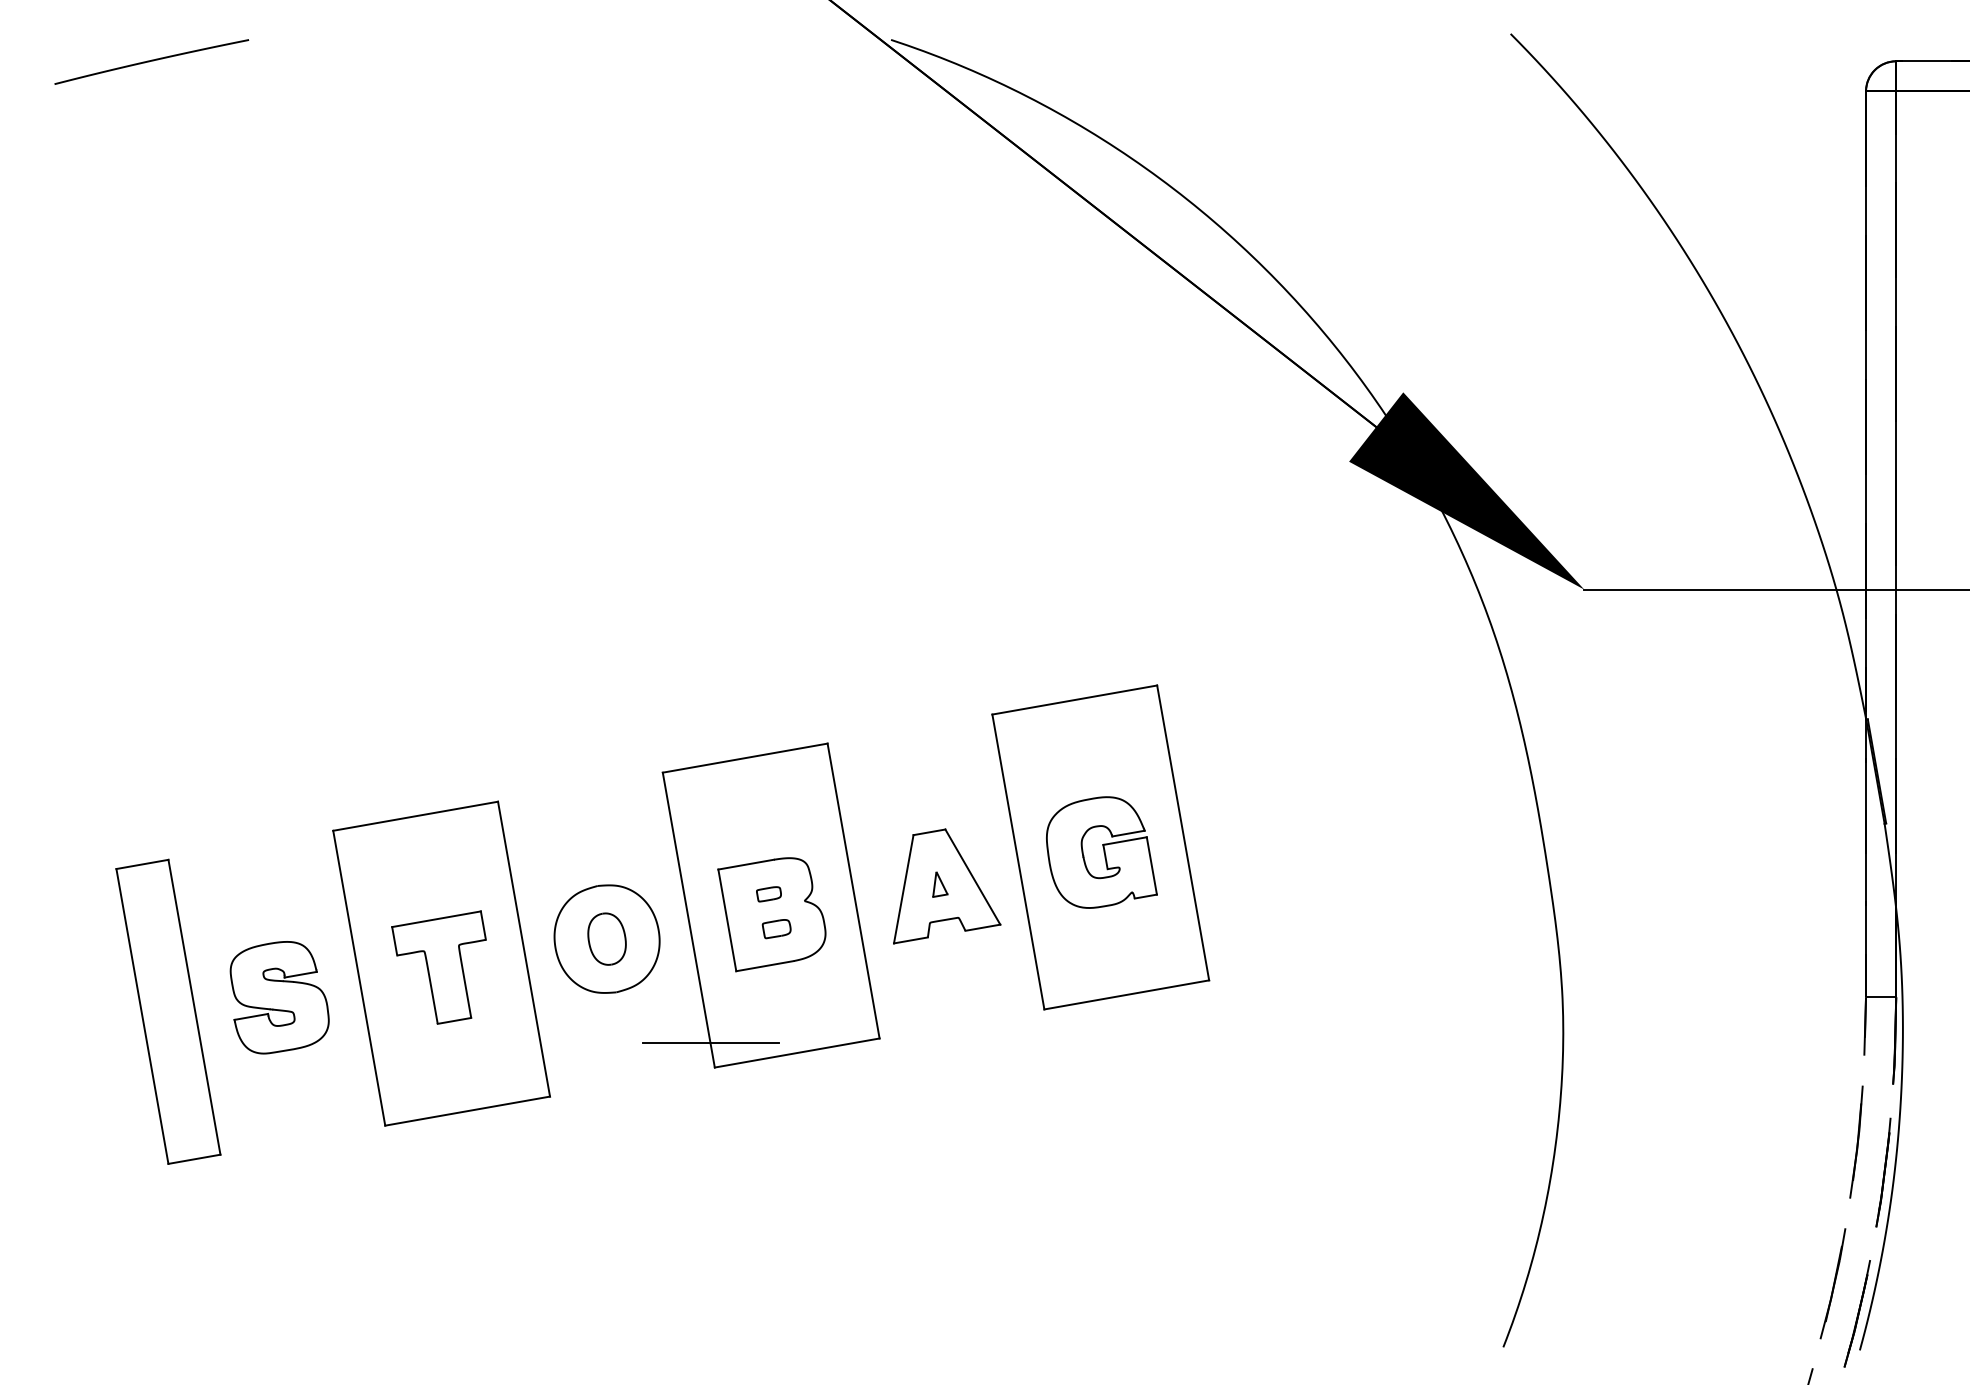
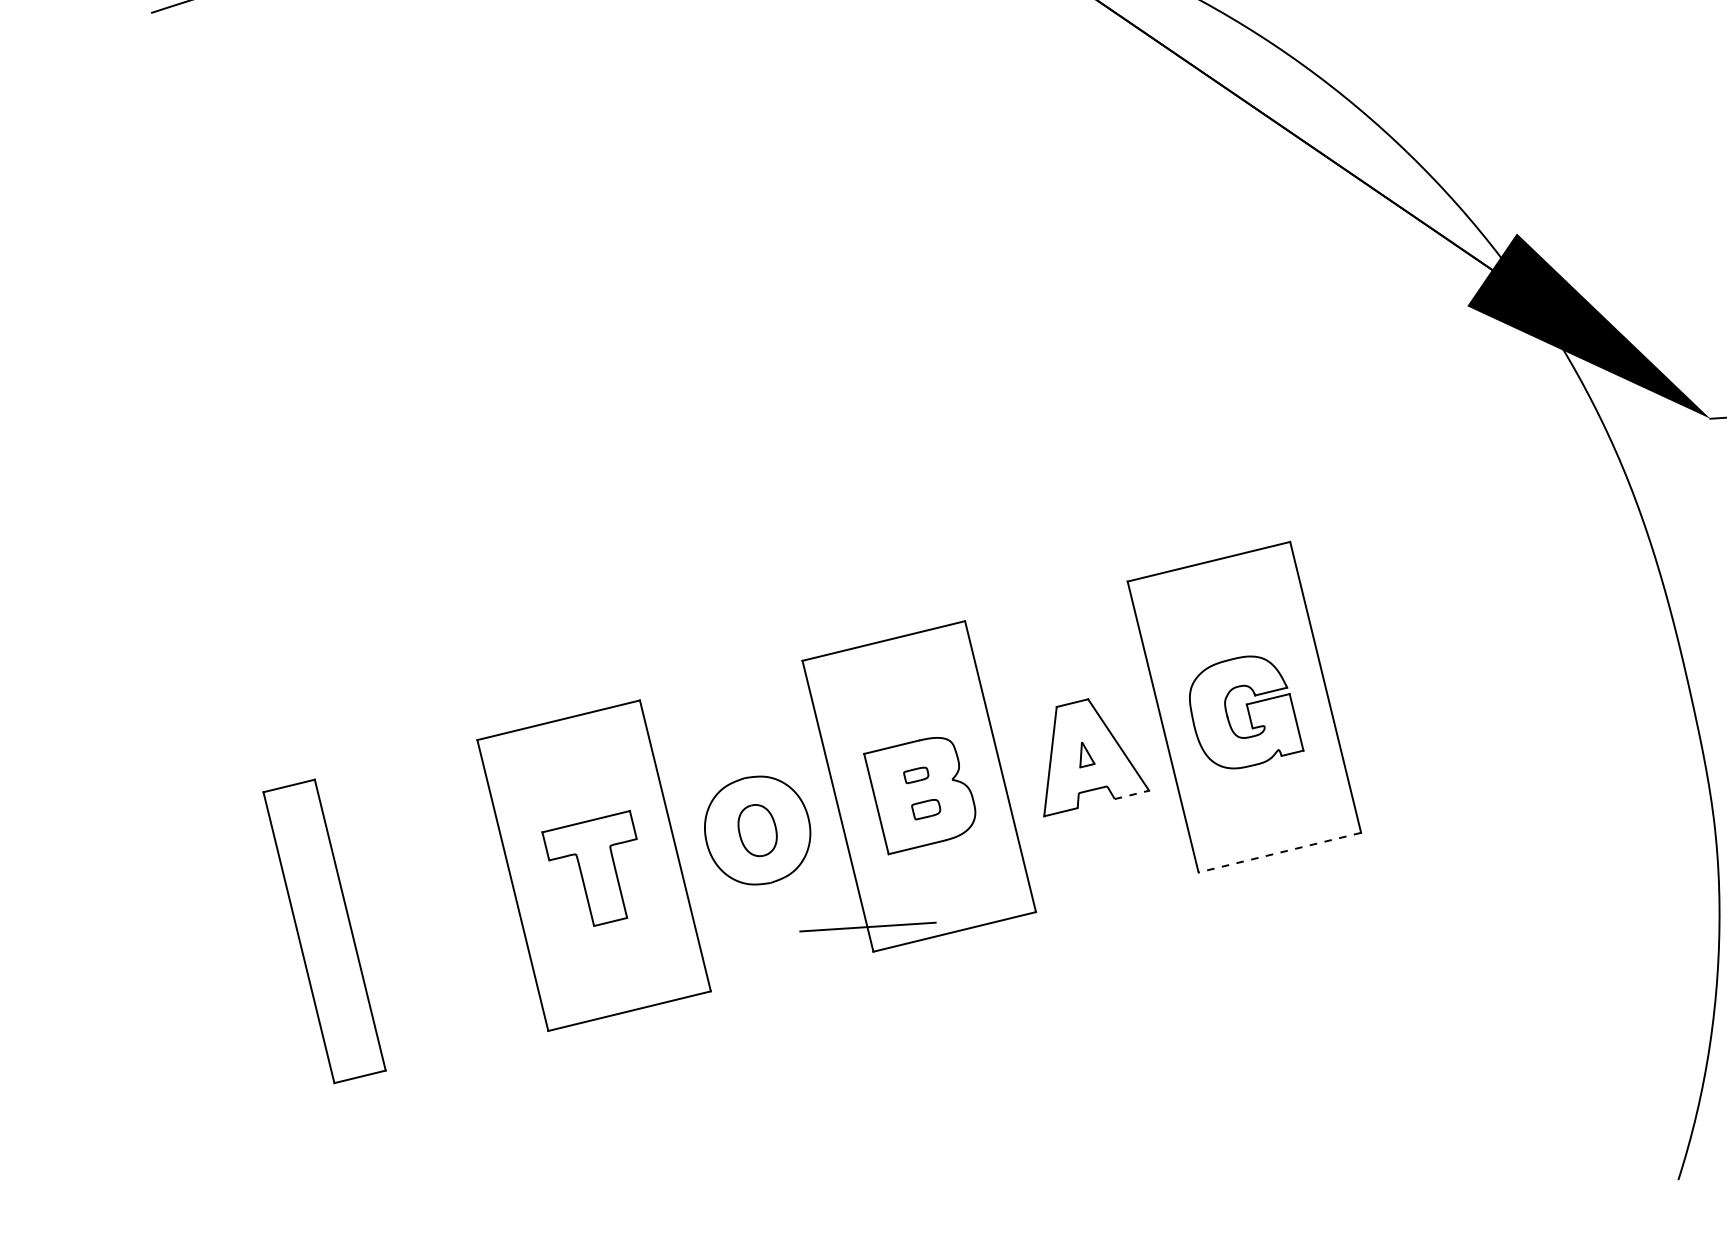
line: (982, 927) -> (1131, 794), solid -> dashed
line: (1126, 994) -> (1279, 852), solid -> dashed
part: (279, 997) -> (434, 909), removed

